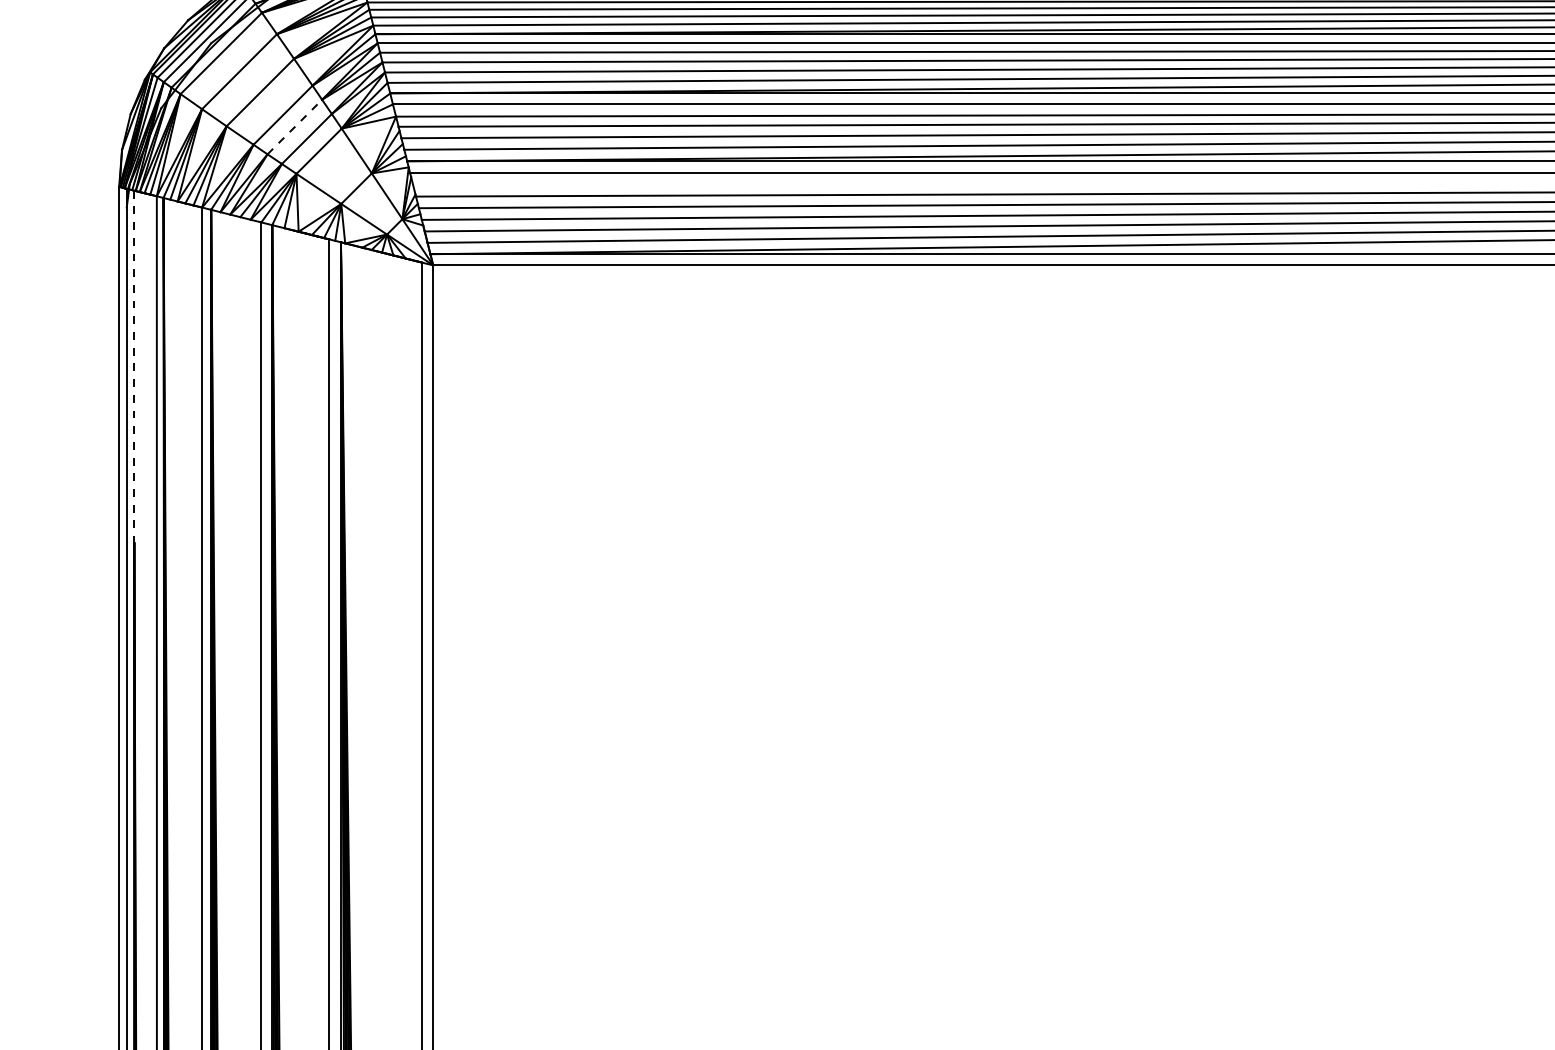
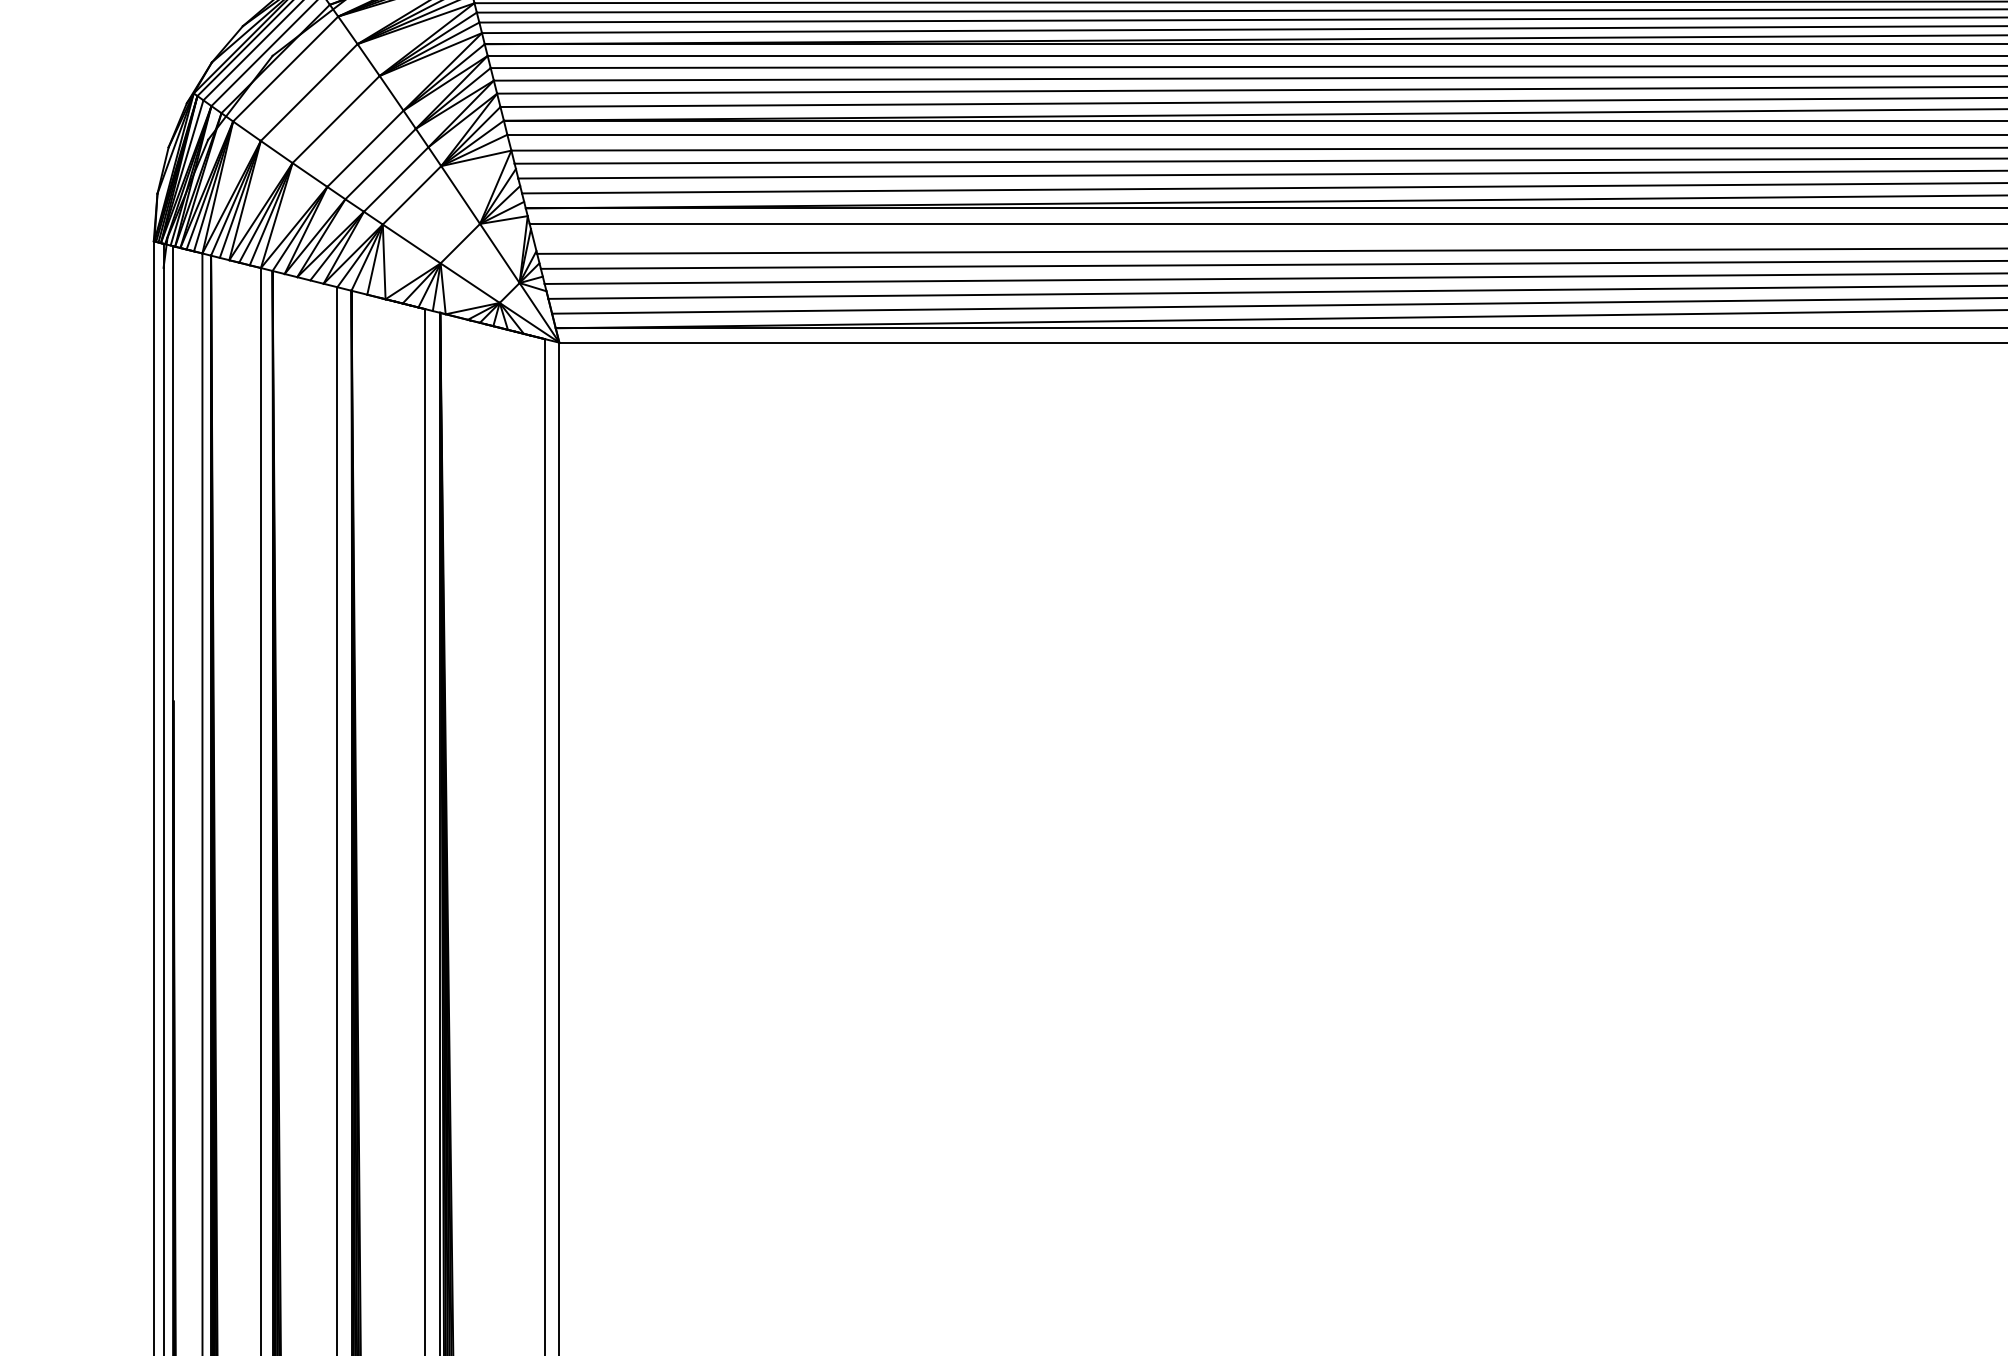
line: (294, 127) -> (380, 164), dashed -> solid
line: (134, 366) -> (173, 473), dashed -> solid

